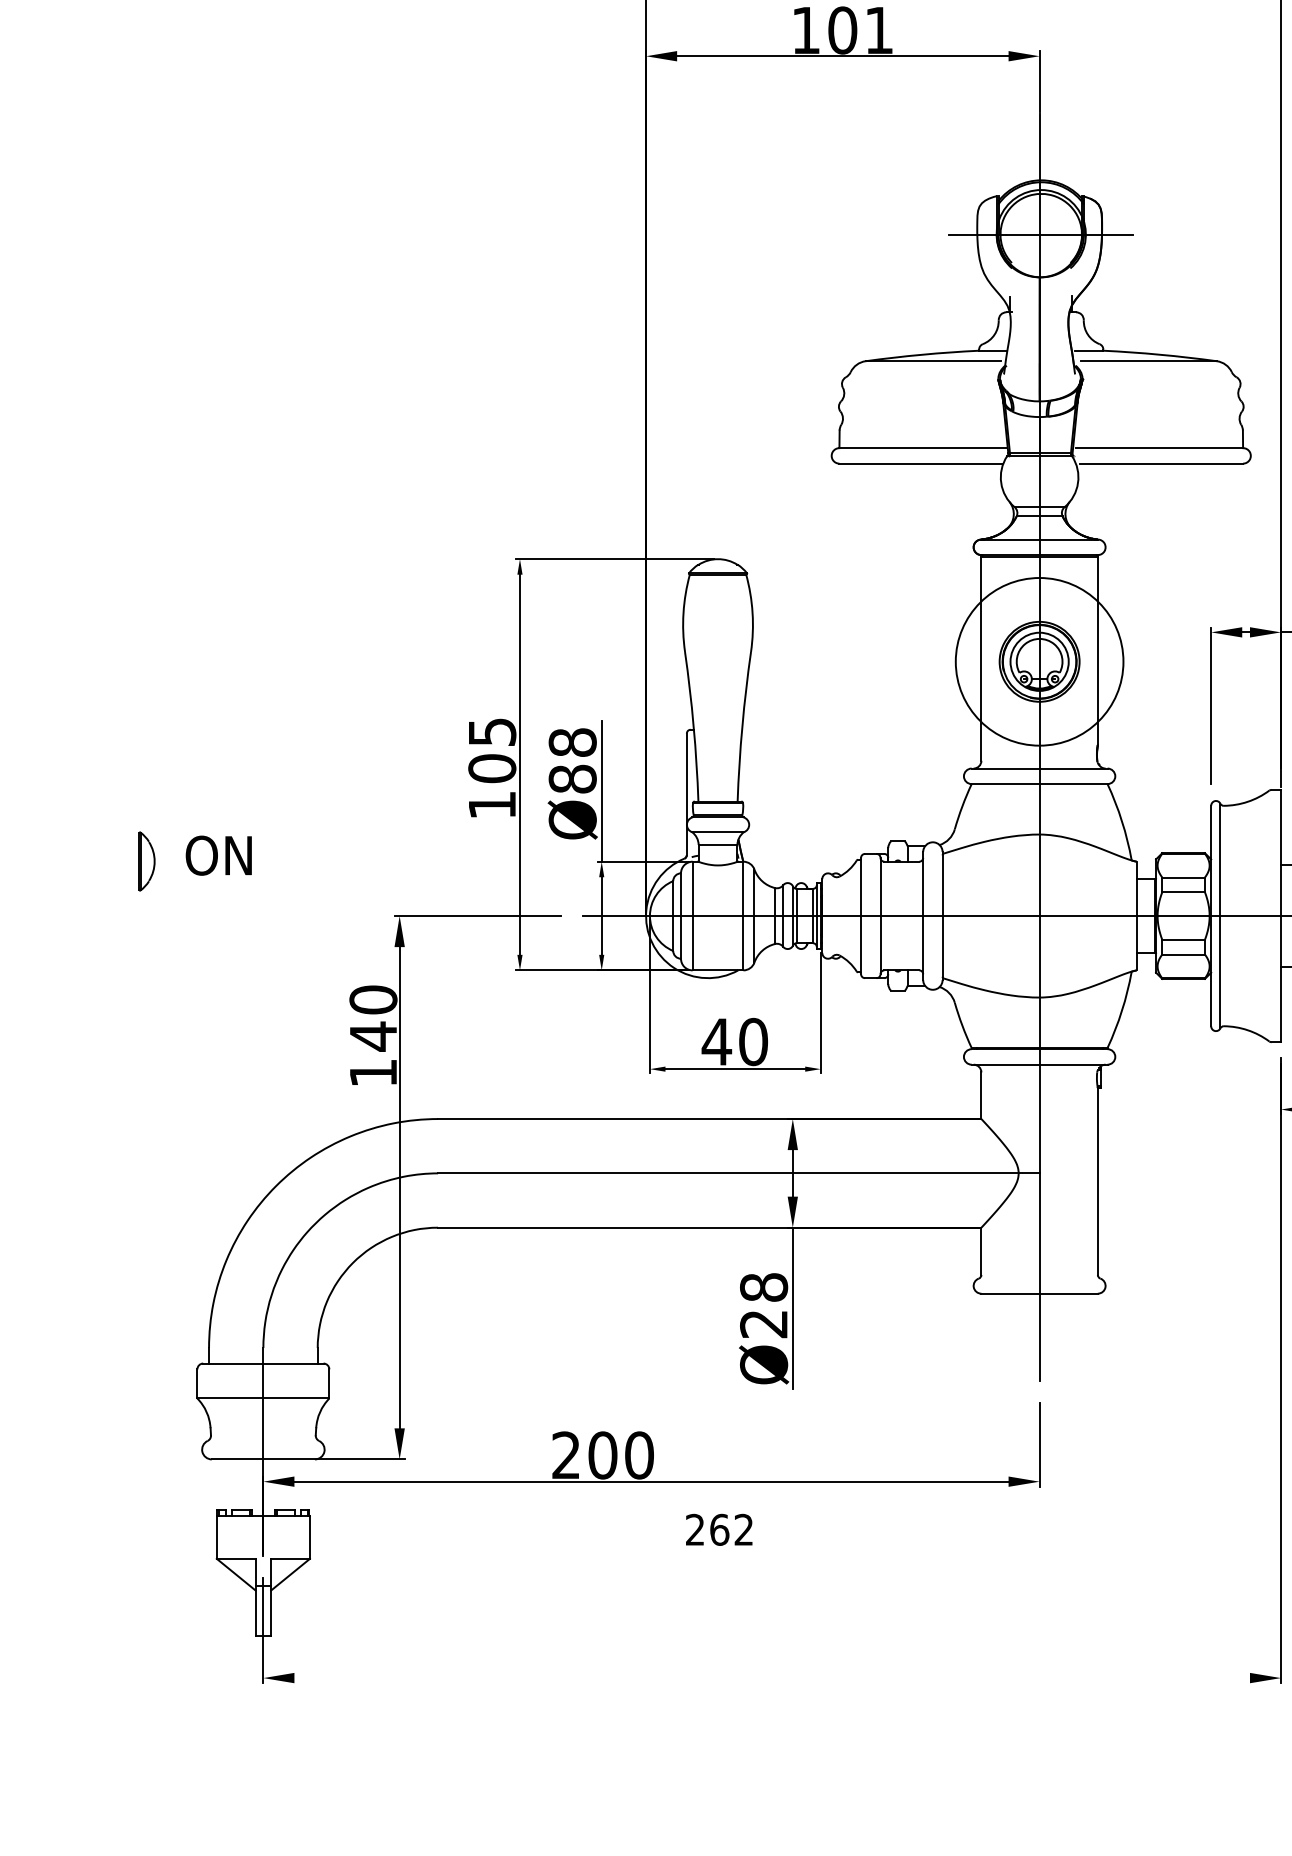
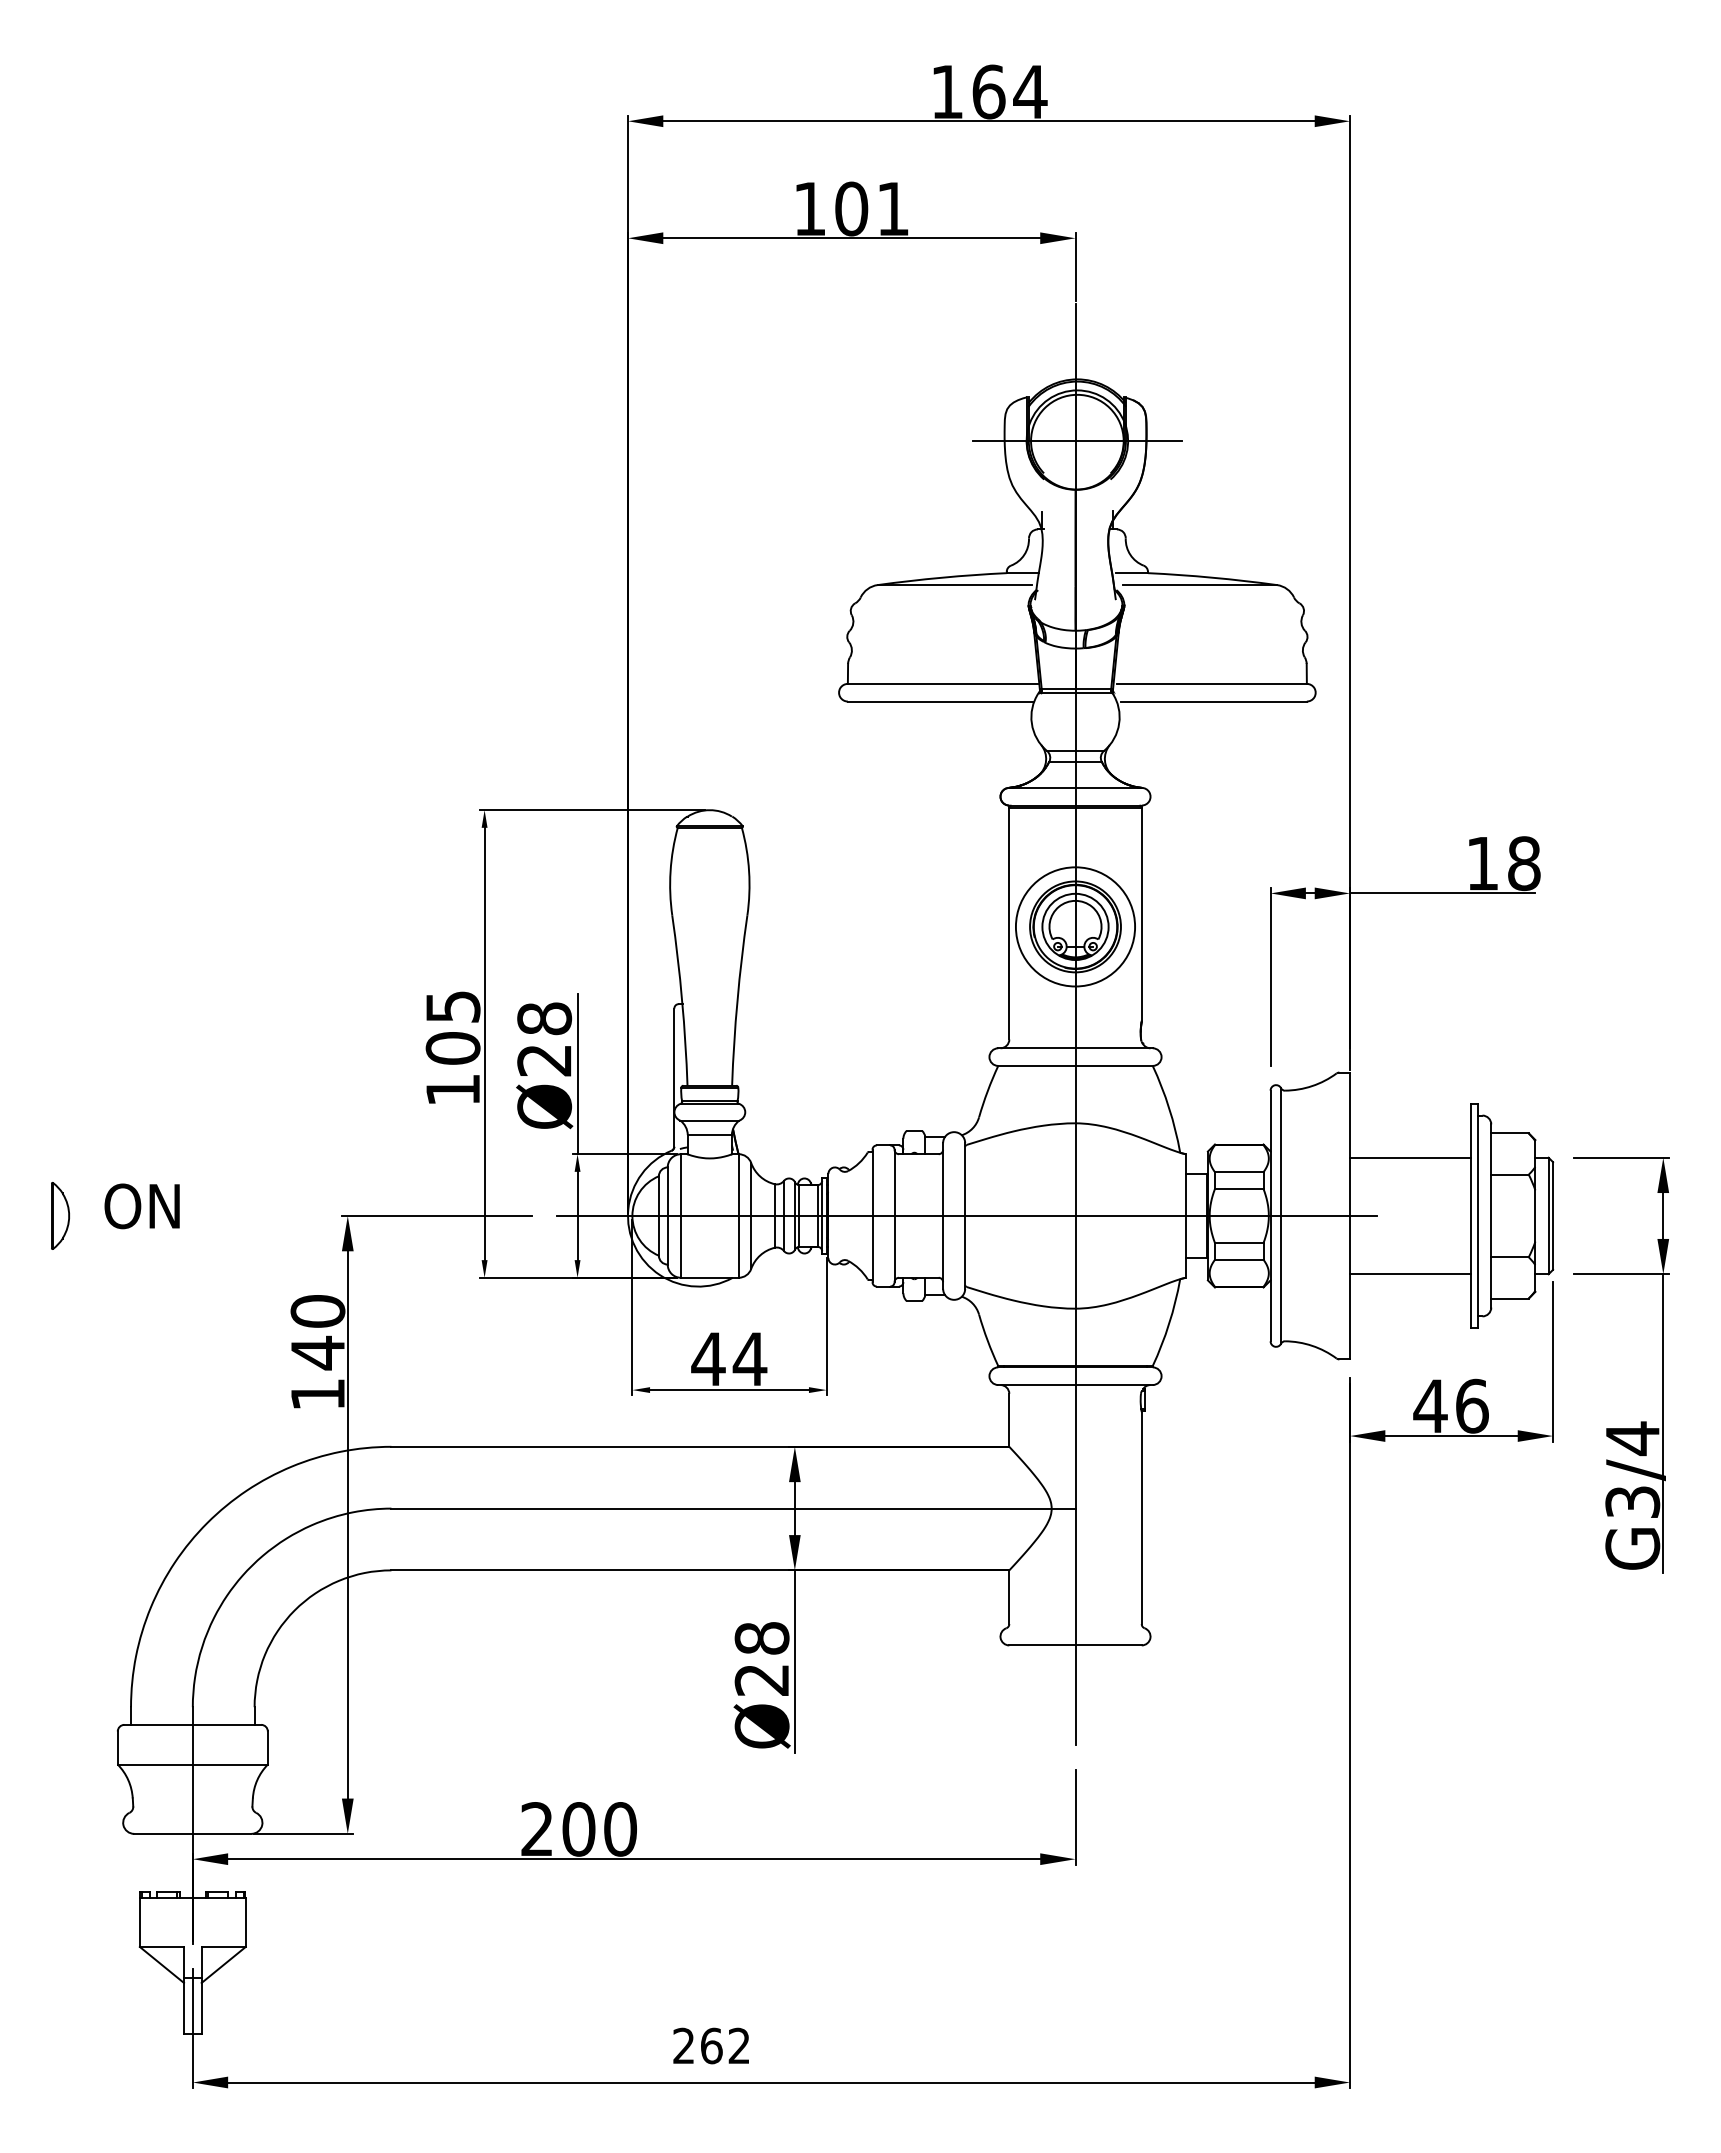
circle: (1039, 661) -> (1075, 926), size x0.62
text: (572, 779) -> (544, 1060), Ø88 -> Ø28
text: (218, 855) -> (141, 1206), moved
part: (147, 861) -> (60, 1215), moved
text: (752, 1041) -> (749, 1358), 40 -> 44
text: (718, 1529) -> (710, 2045), moved
line: (772, 1678) -> (771, 2082), added

